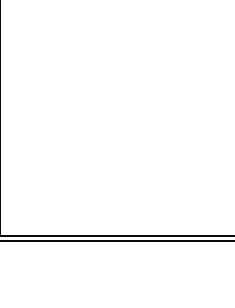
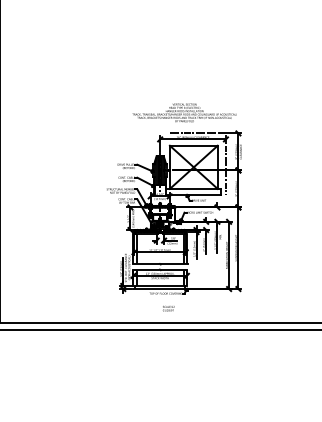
part: (127, 151) -> (174, 207), added

